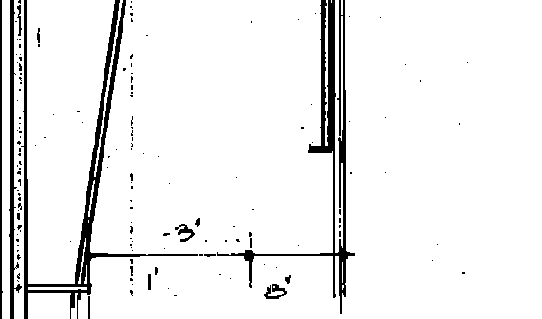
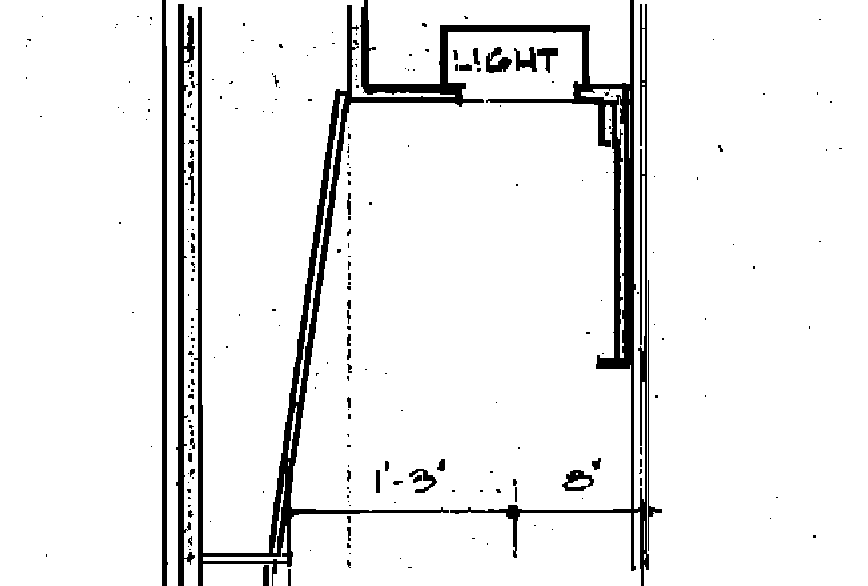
line: (37, 37) -> (348, 206), moved
part: (132, 133) -> (349, 340), size x1.67
part: (152, 278) -> (382, 476), moved
part: (277, 287) -> (581, 474), moved

